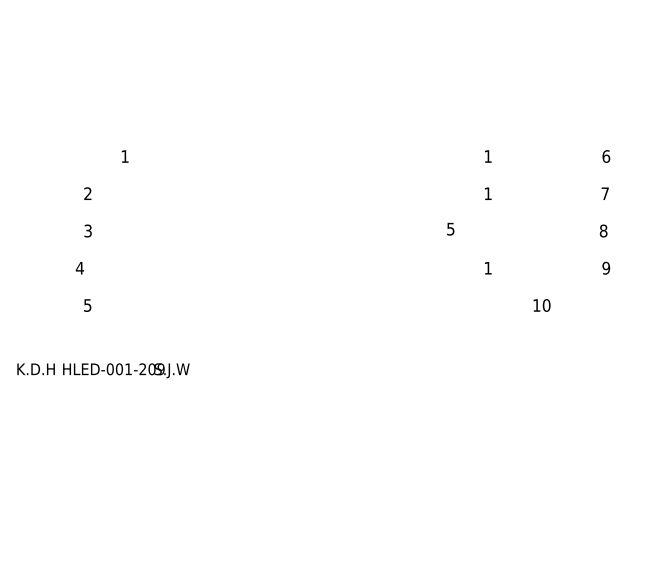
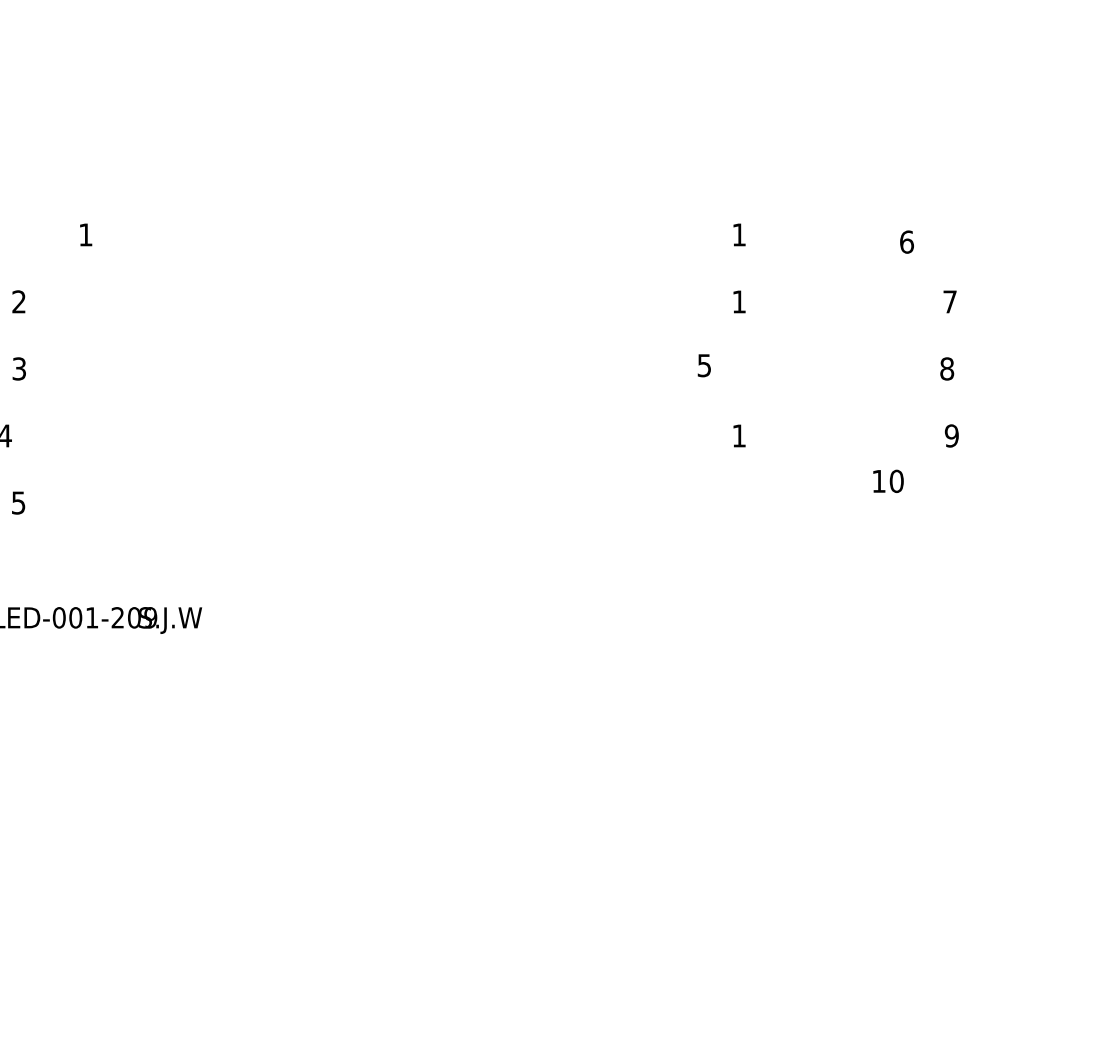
text: (606, 156) -> (907, 242), moved
text: (450, 229) -> (703, 366), moved
text: (541, 305) -> (887, 481), moved

